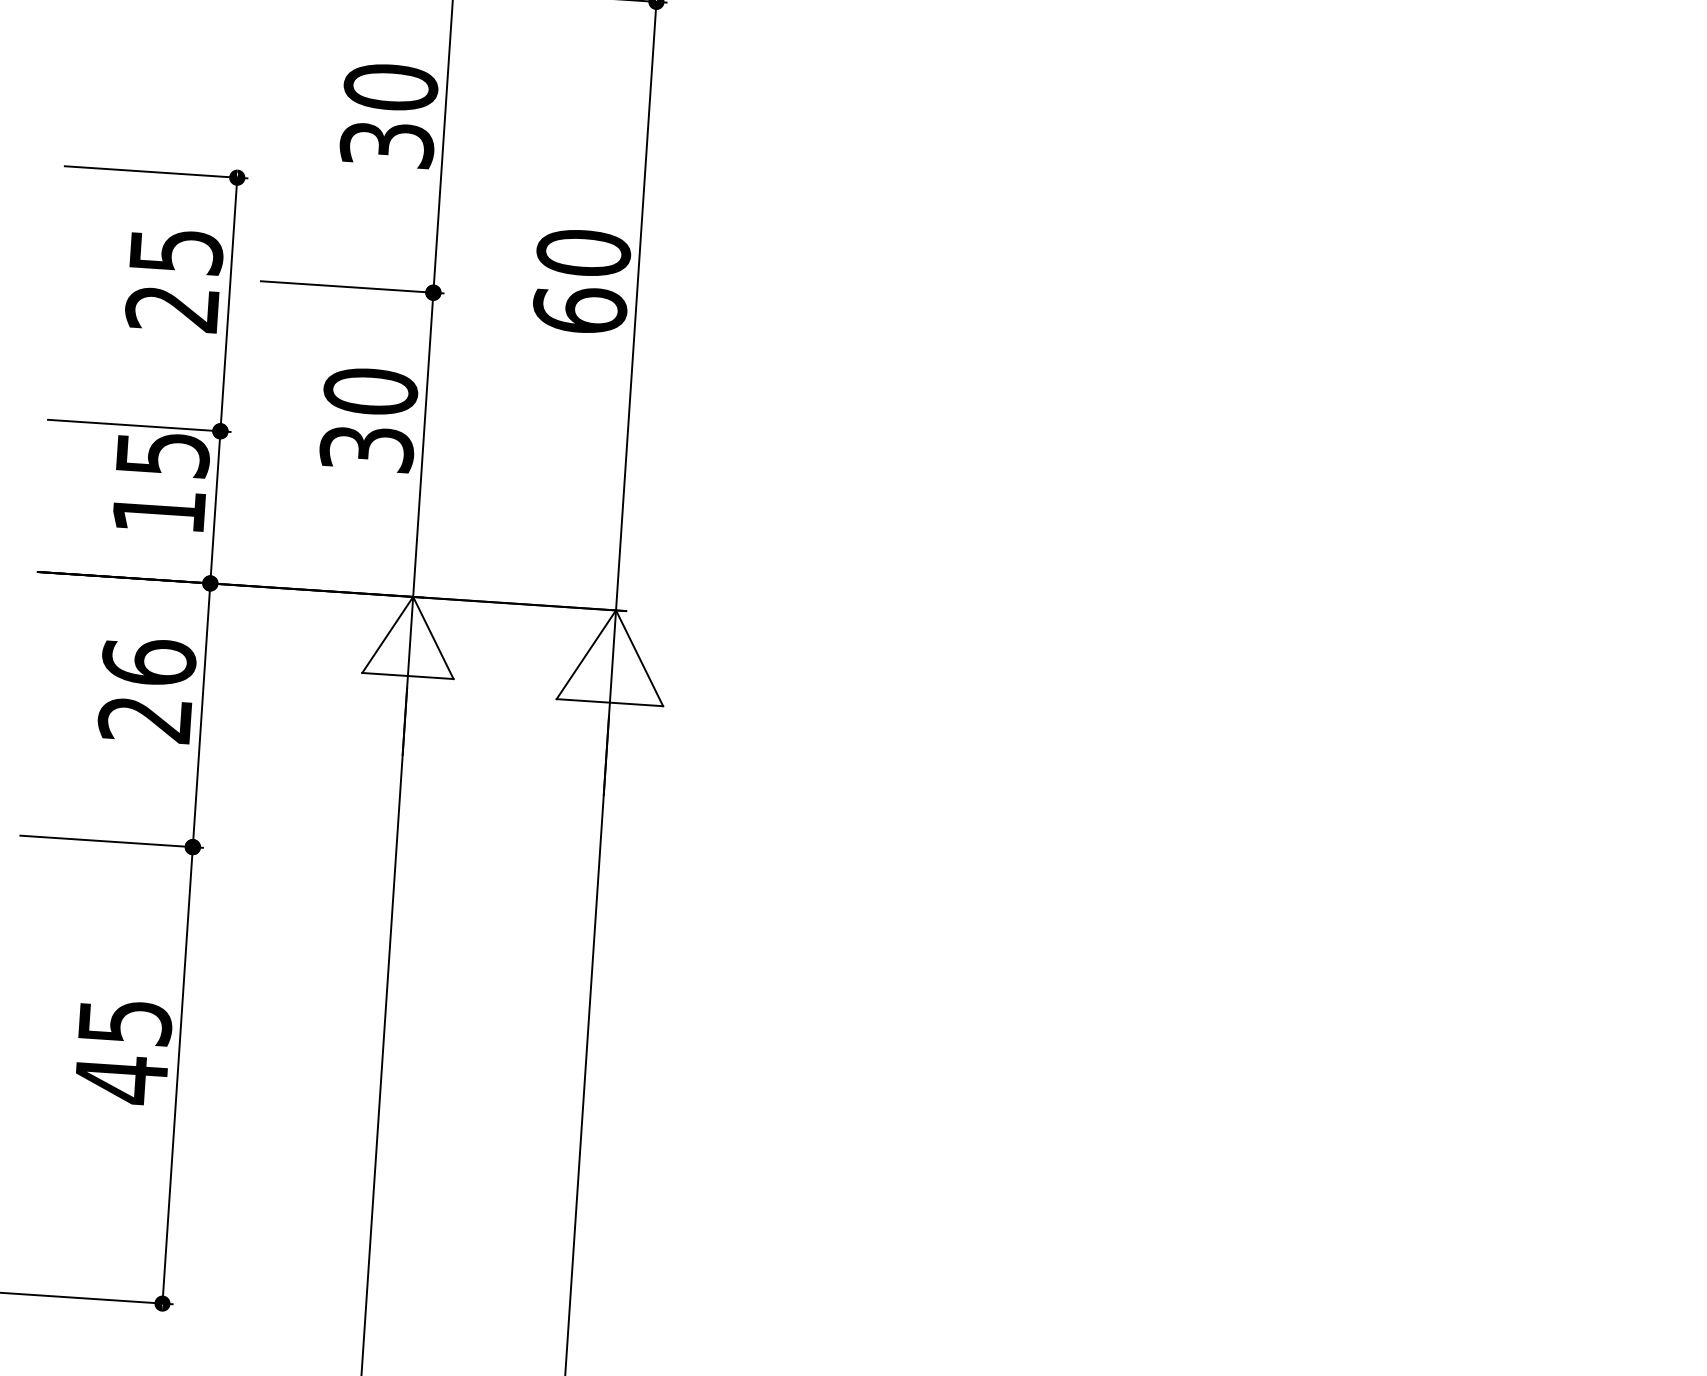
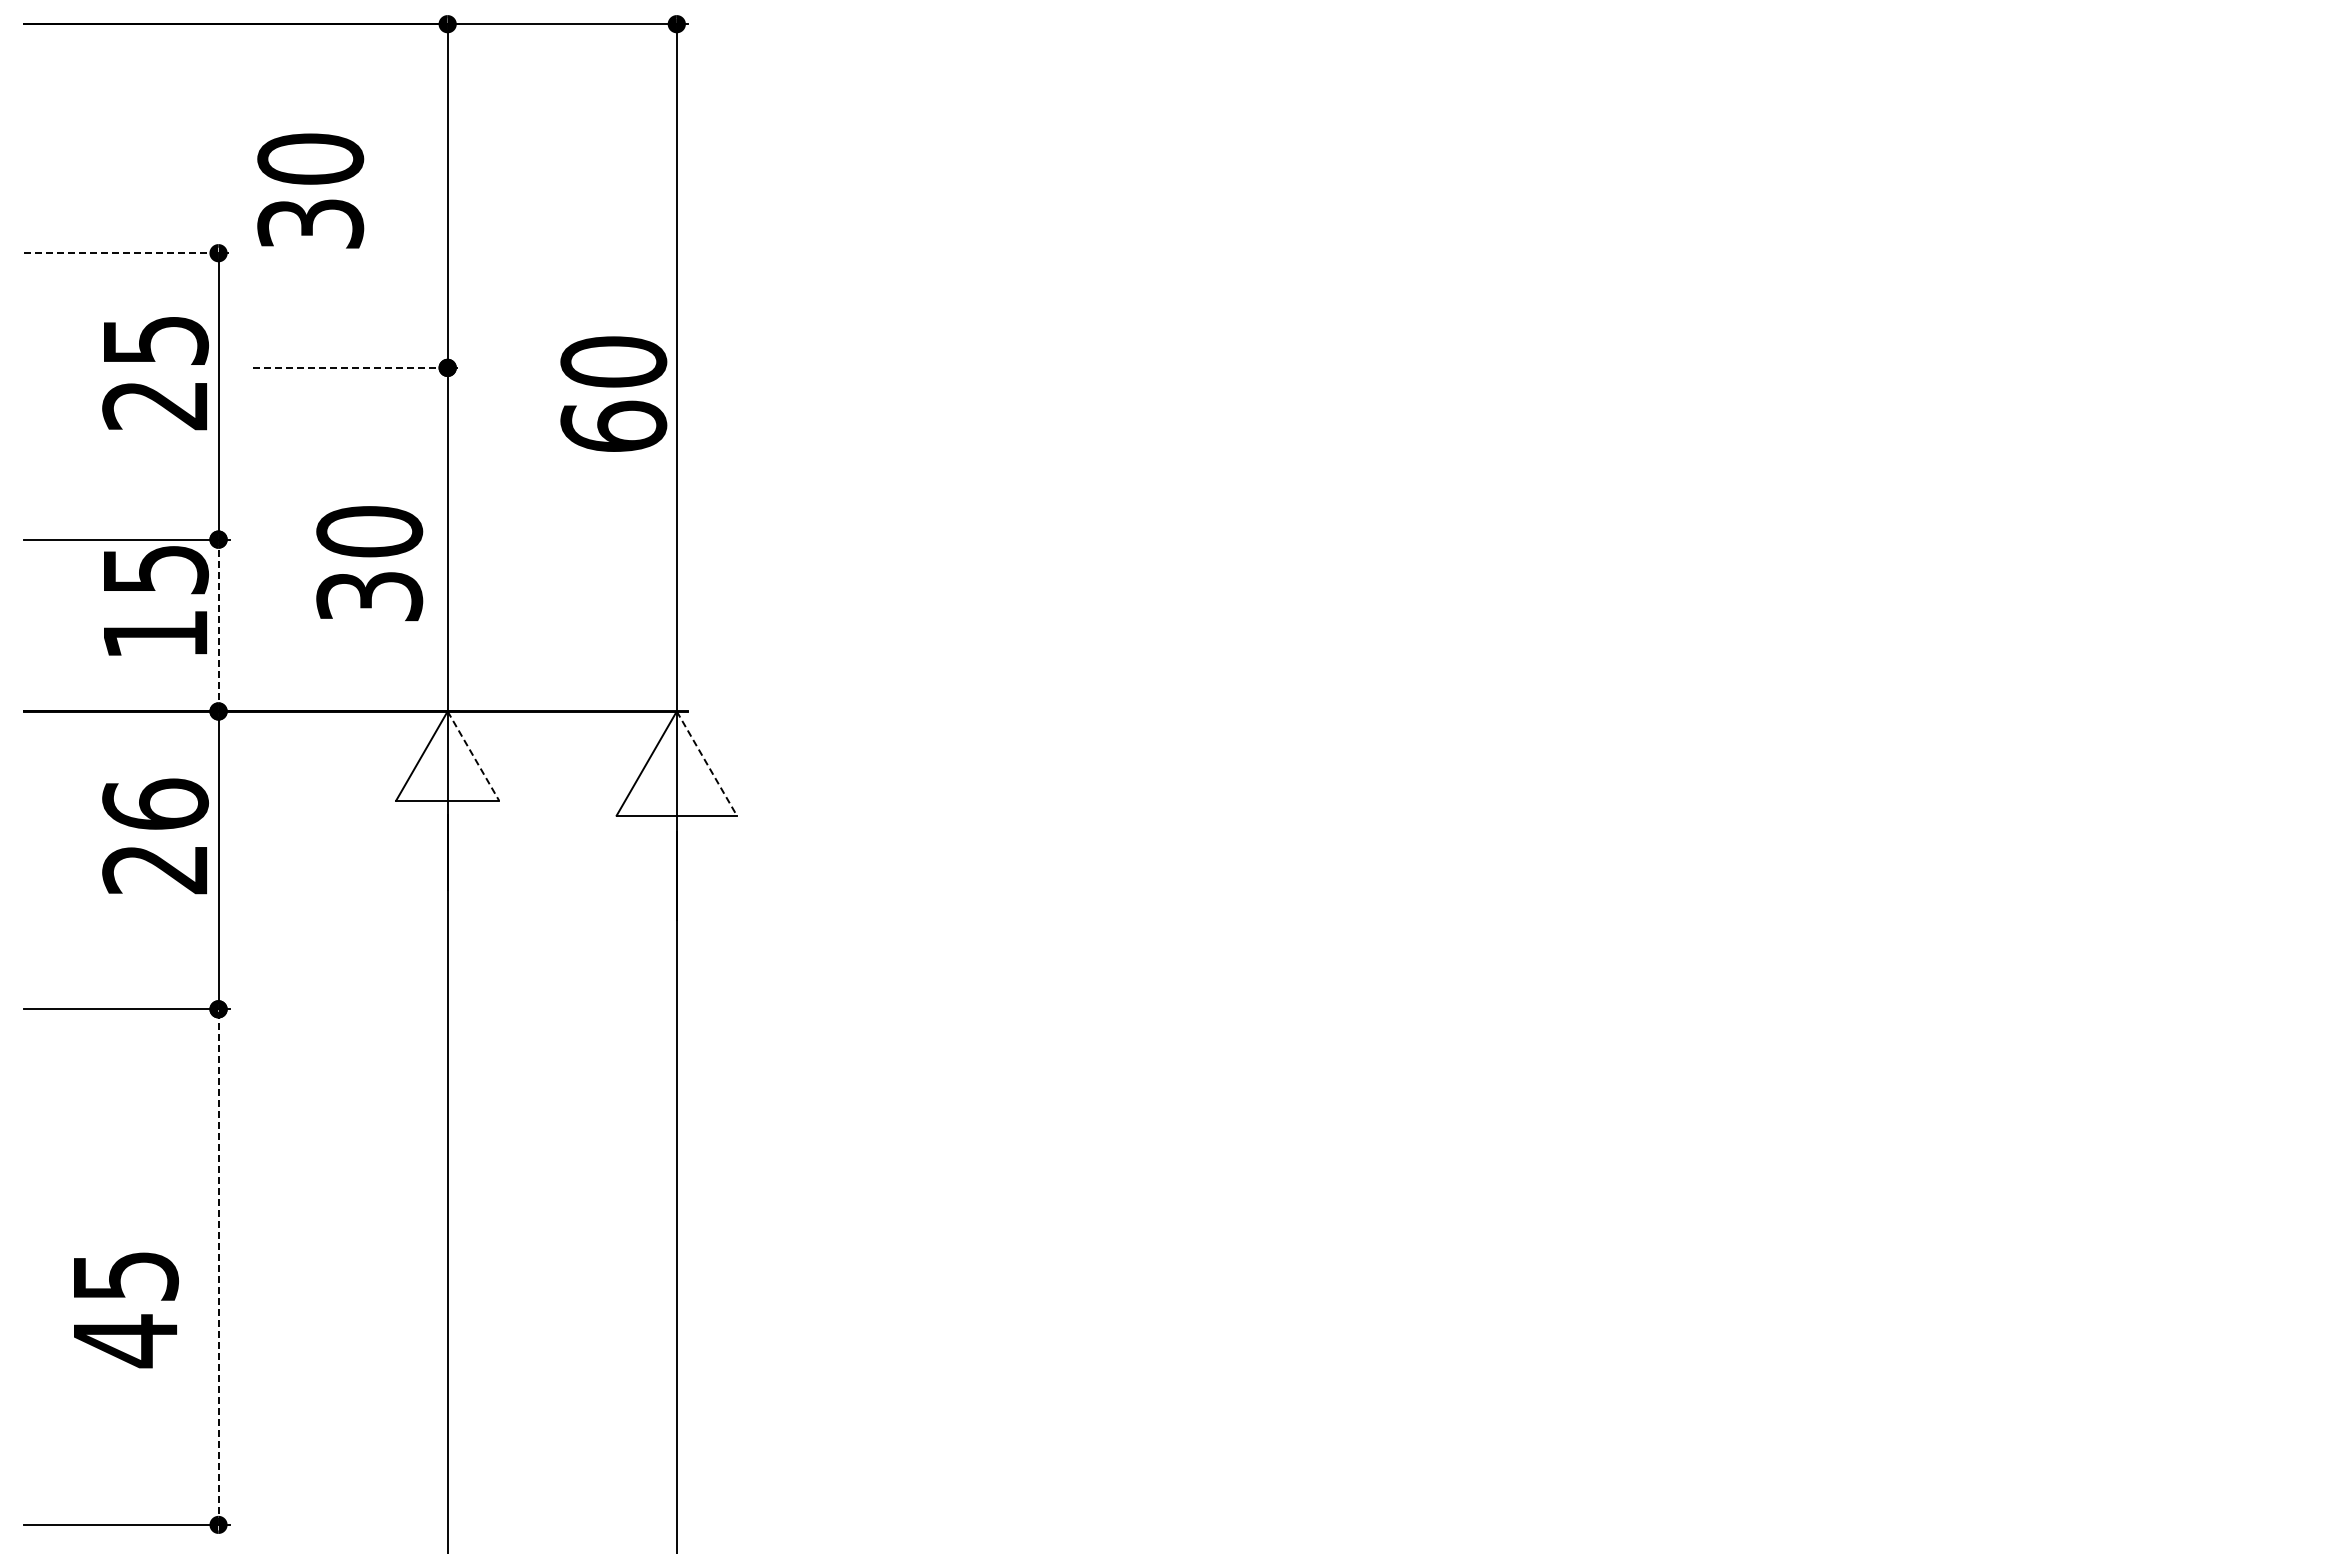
text: (389, 115) -> (310, 190), moved
line: (156, 172) -> (127, 253), solid -> dashed
text: (581, 280) -> (613, 393), moved
line: (352, 287) -> (356, 367), solid -> dashed
text: (368, 419) -> (369, 563), moved
line: (215, 507) -> (218, 625), solid -> dashed
line: (433, 638) -> (473, 756), solid -> dashed
line: (640, 659) -> (707, 764), solid -> dashed
text: (123, 1052) -> (126, 1310), moved
line: (177, 1075) -> (218, 1267), solid -> dashed

